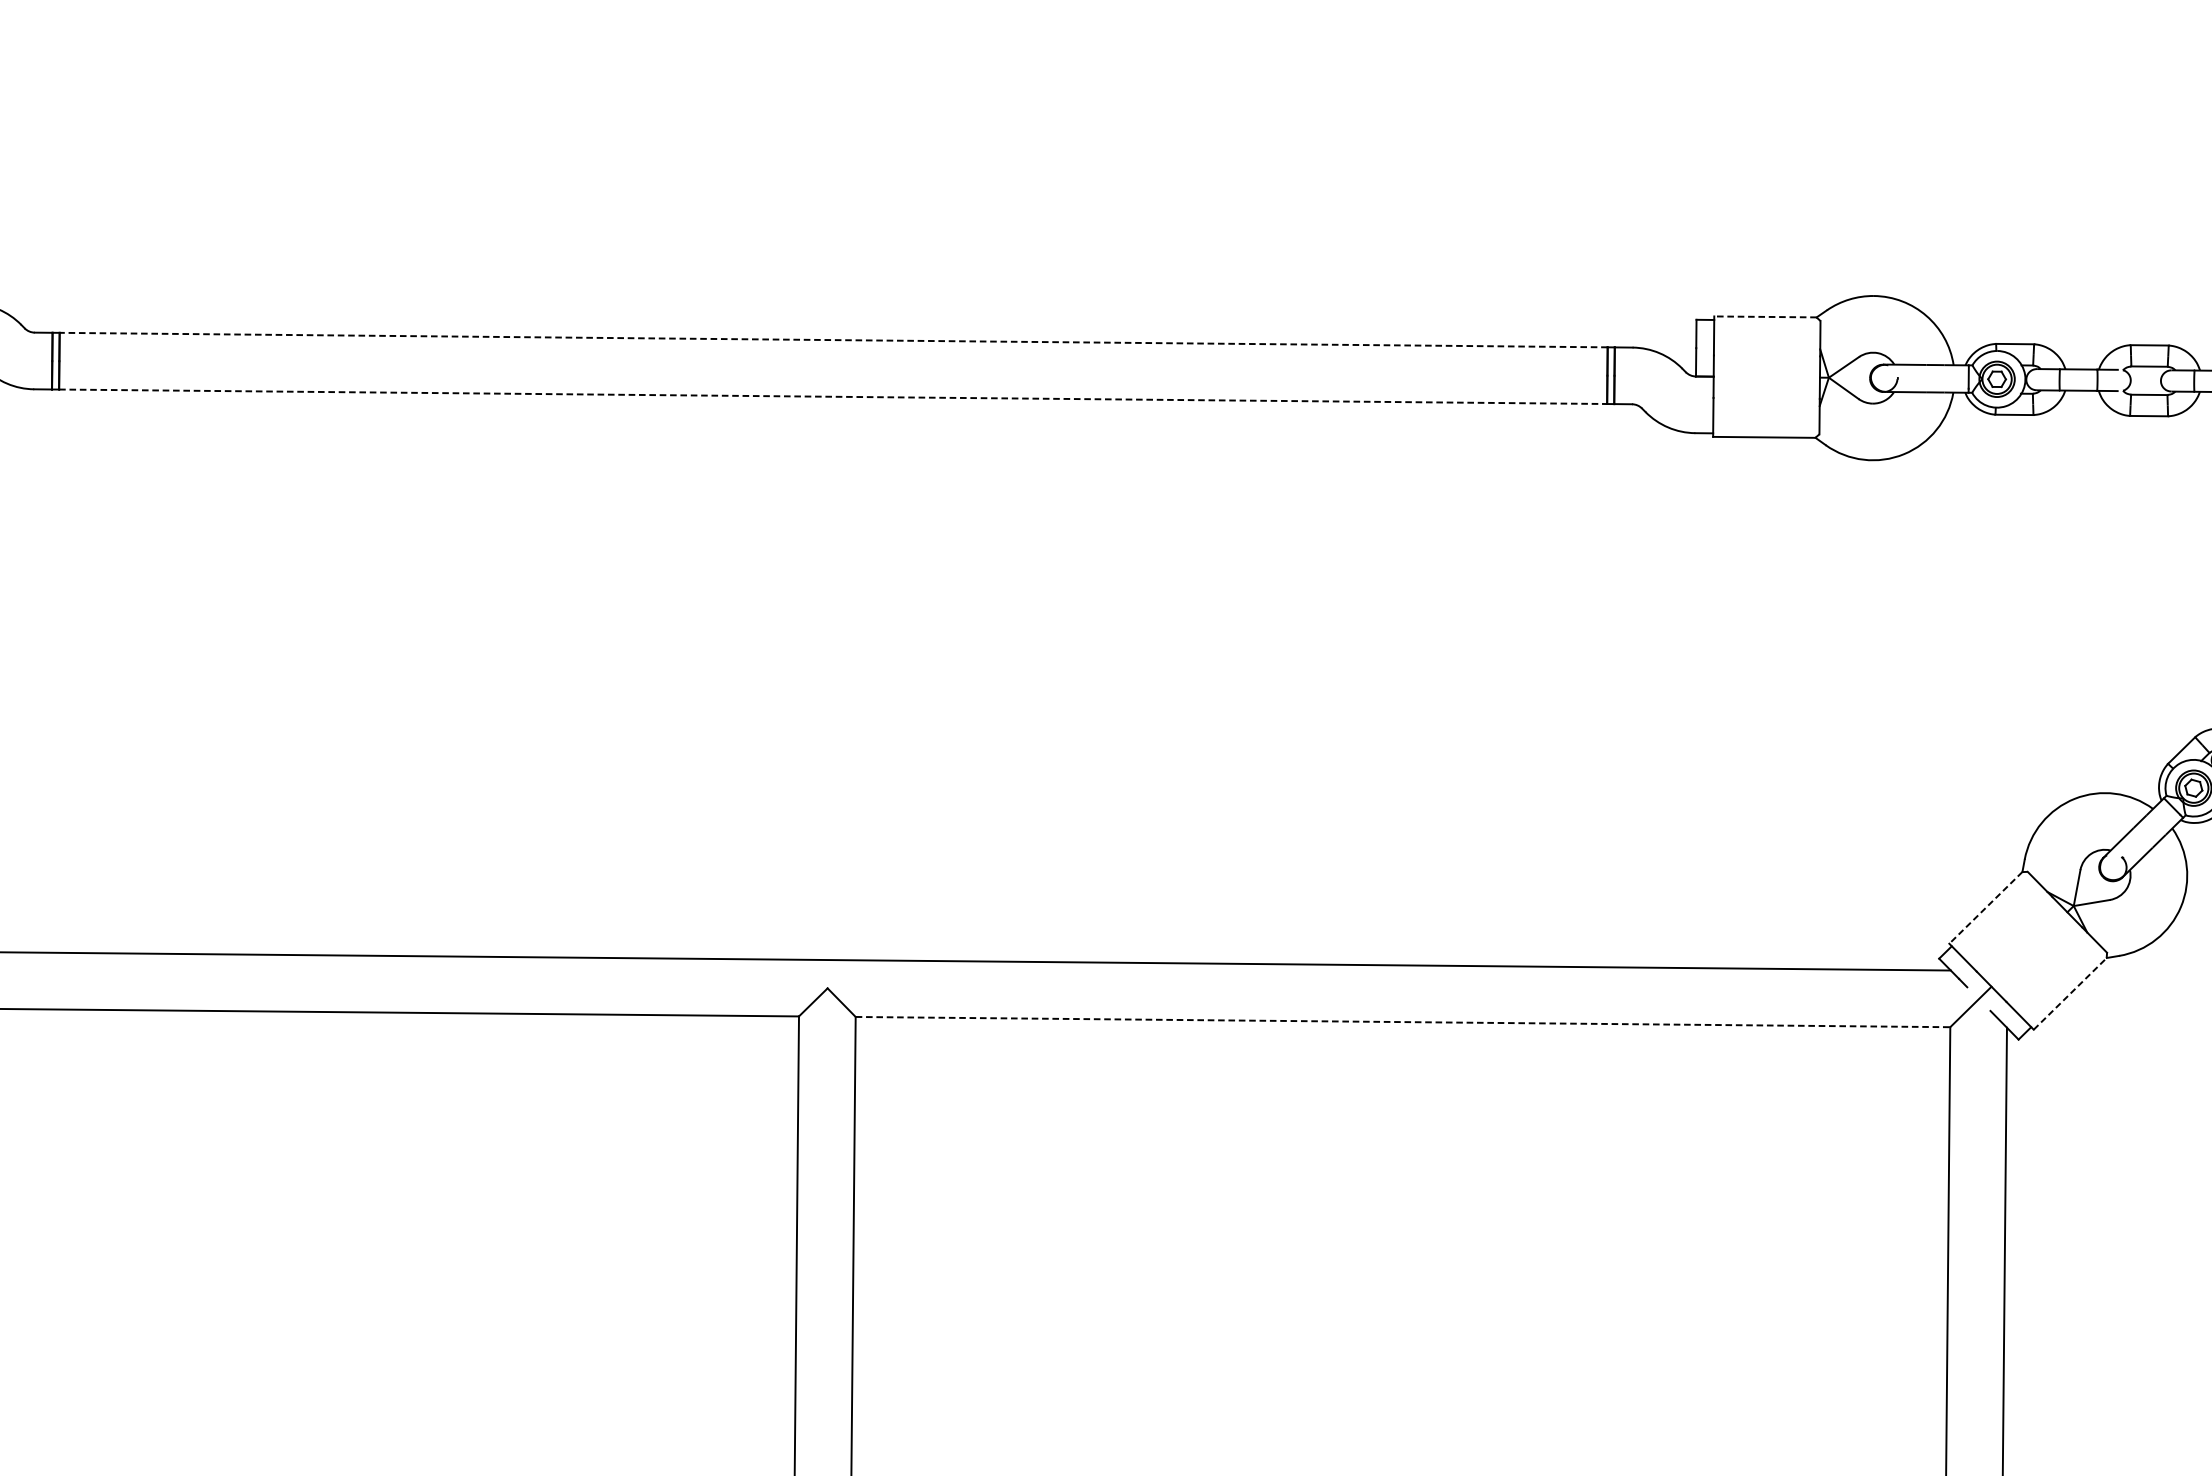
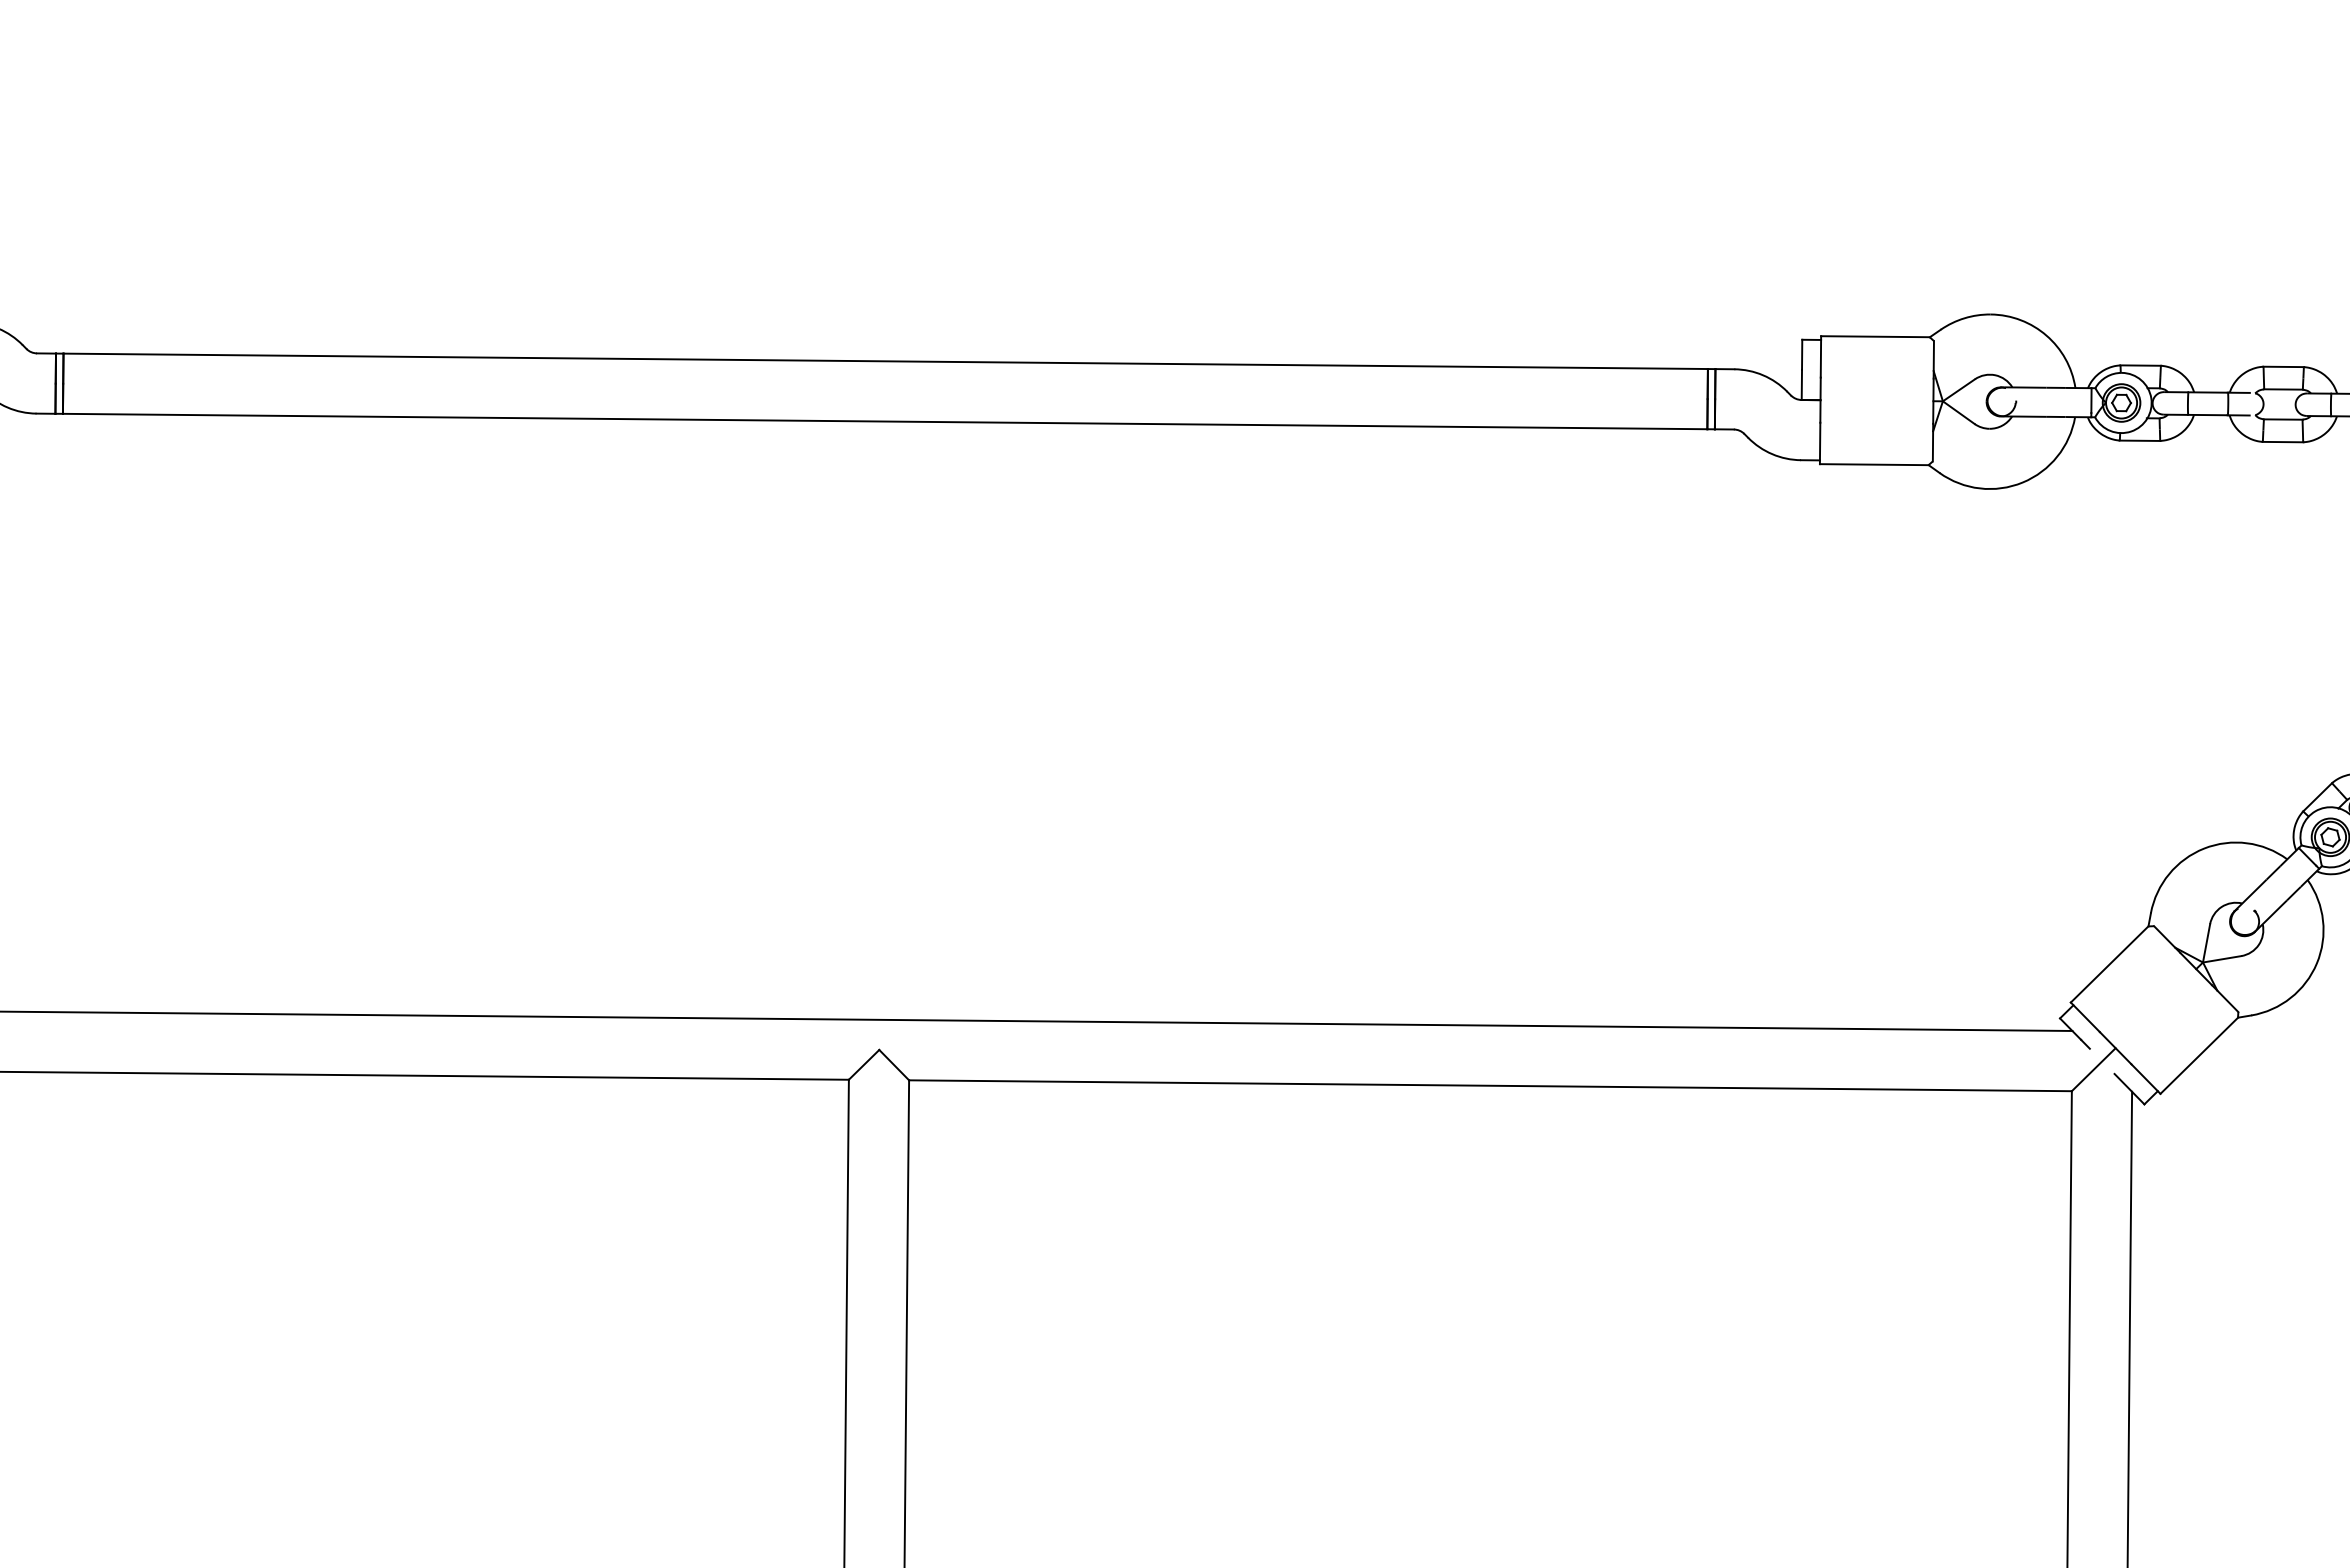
line: (1765, 316) -> (1875, 336), dashed -> solid
line: (833, 340) -> (885, 361), dashed -> solid
line: (833, 396) -> (885, 421), dashed -> solid
line: (1985, 907) -> (2109, 964), dashed -> solid
line: (2070, 993) -> (2199, 1055), dashed -> solid
line: (1403, 1021) -> (1490, 1085), dashed -> solid

